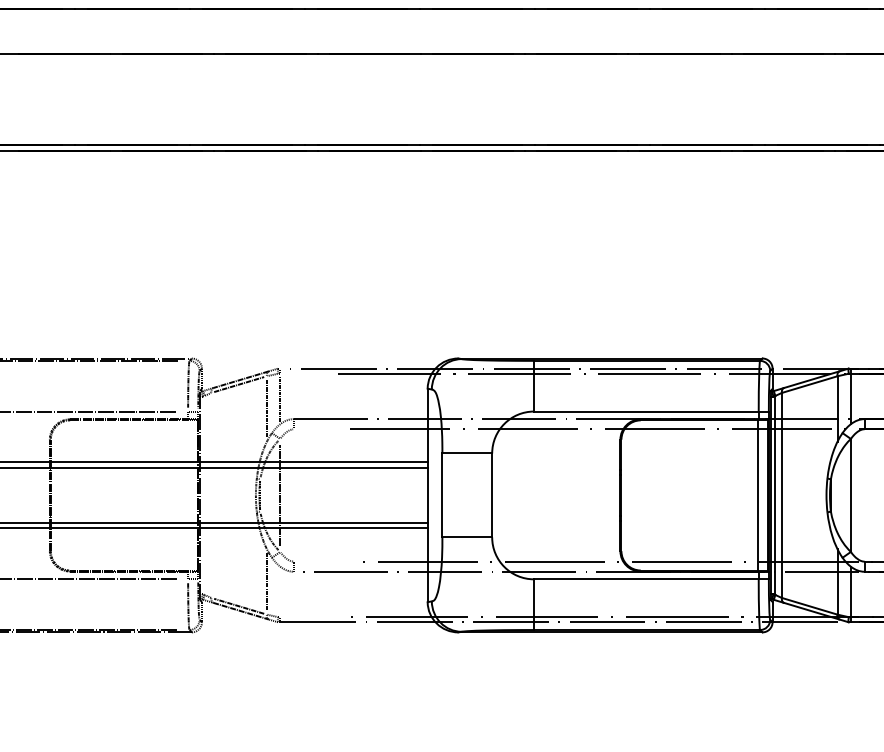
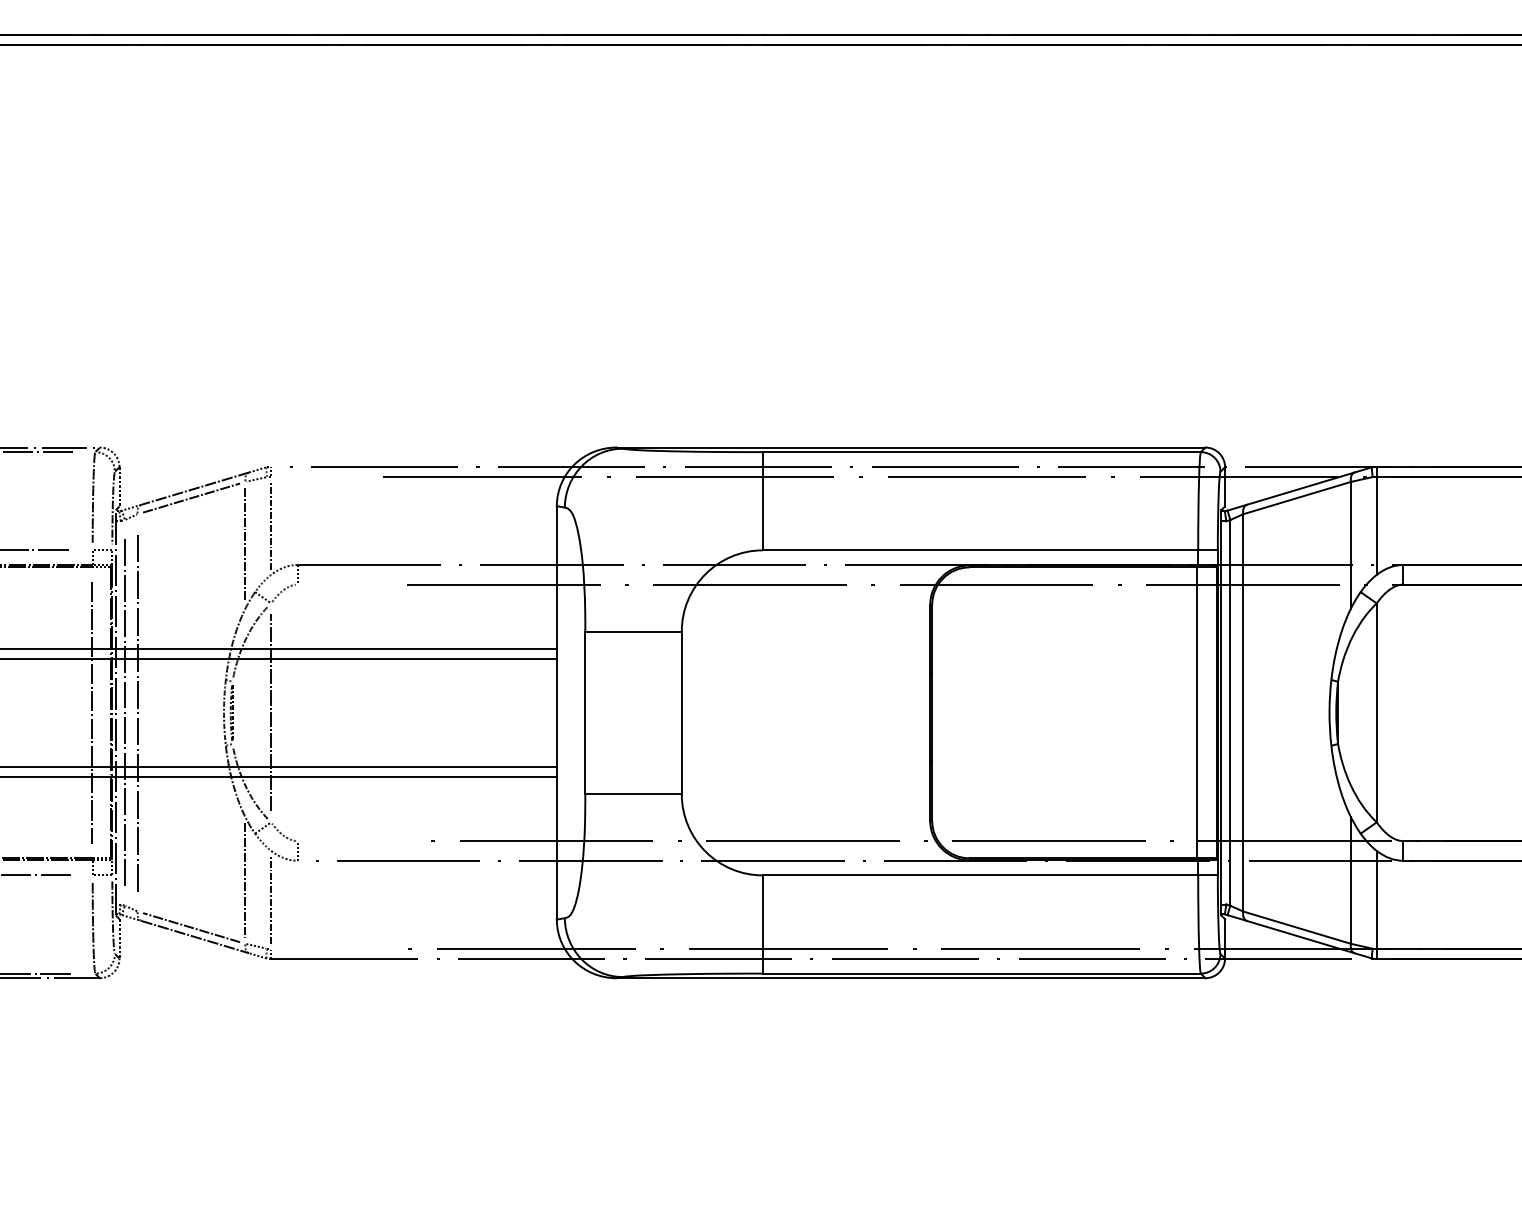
line: (187, 495) -> (91, 712), added
line: (204, 495) -> (124, 712), added
line: (211, 495) -> (137, 712), added
line: (280, 591) -> (271, 898), added

